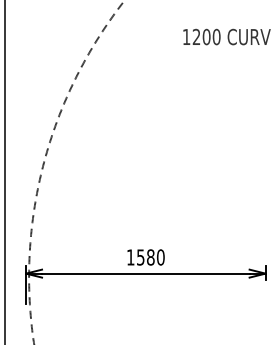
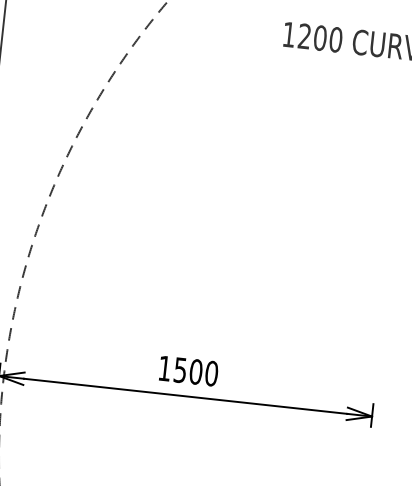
text: (150, 257) -> (195, 371), 1580 -> 1500

